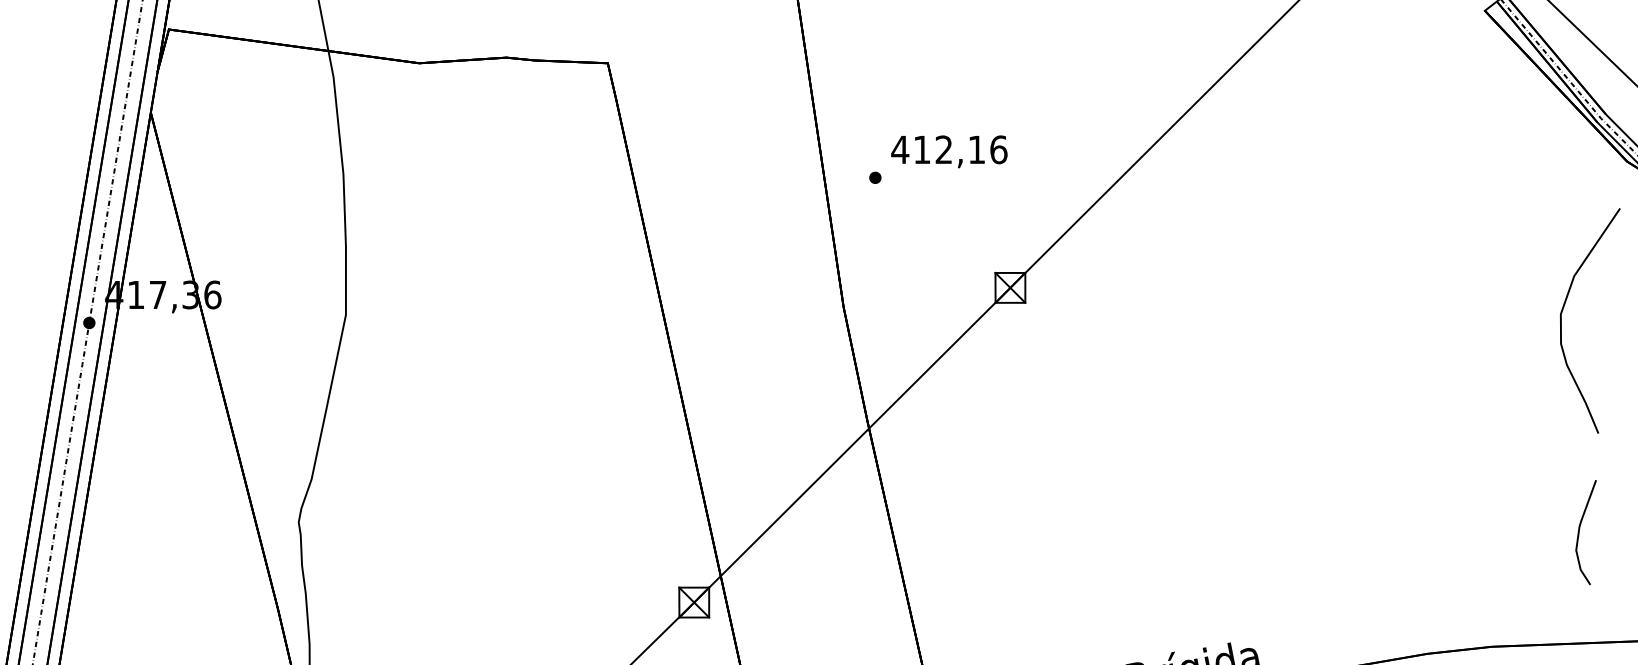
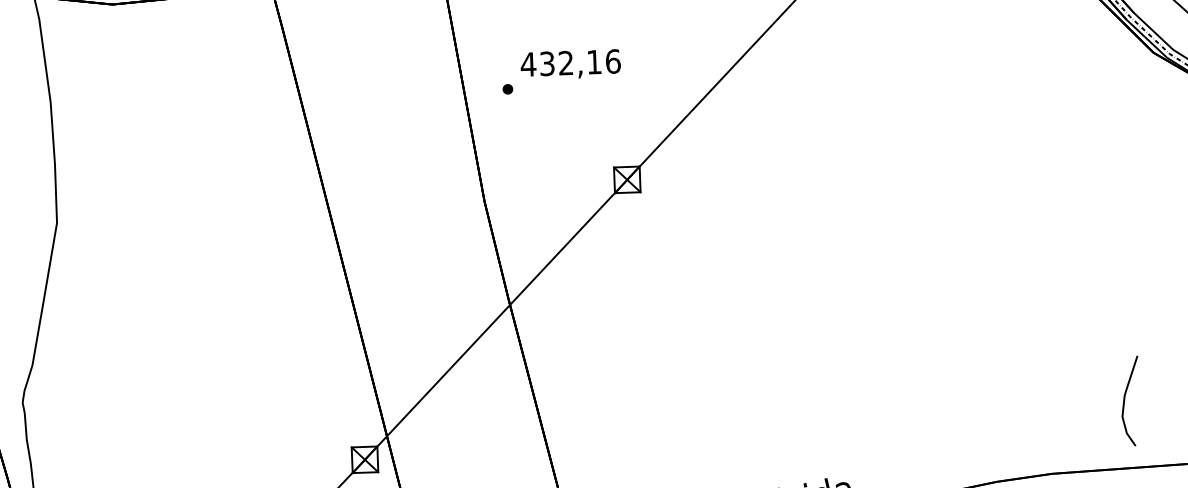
text: (922, 149) -> (547, 63), 412,16 -> 432,16
curve: (1563, 310) -> (1103, 182), removed
curve: (1579, 532) -> (1124, 401), moved

